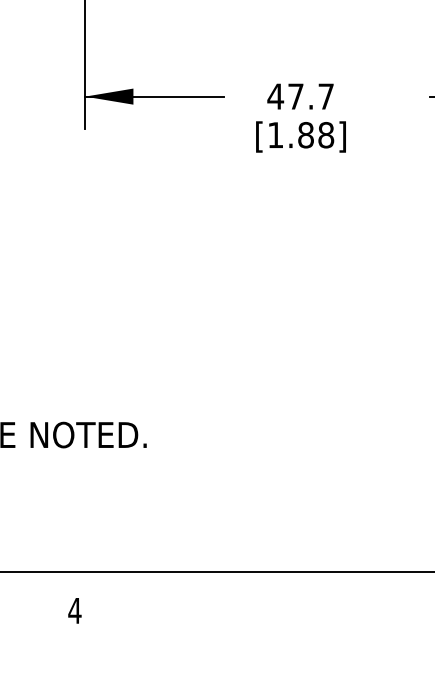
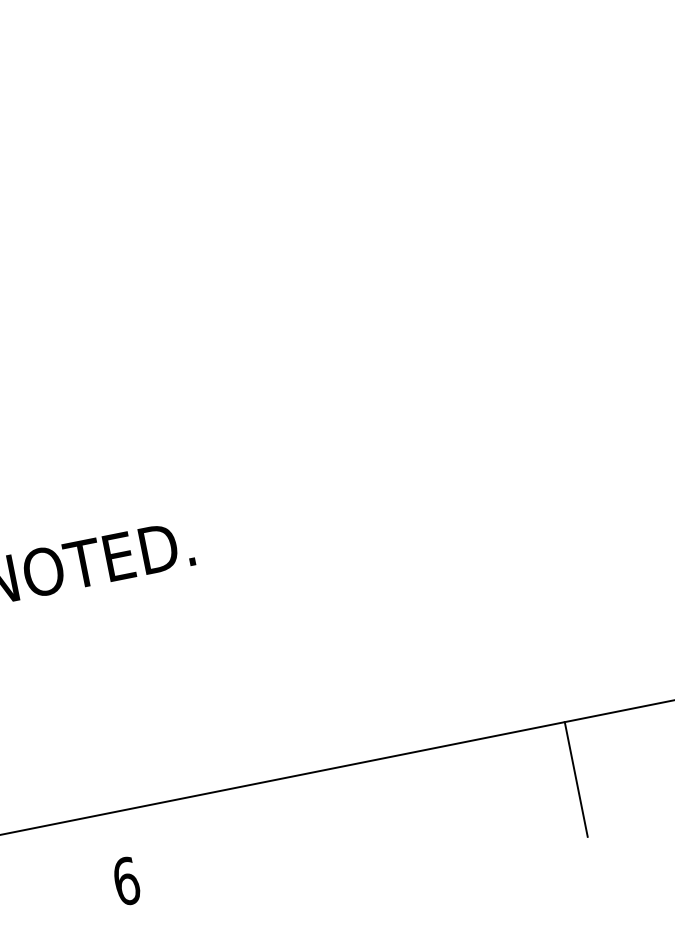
line: (328, 604) -> (576, 779), added
text: (74, 610) -> (125, 880), 4 -> 6

